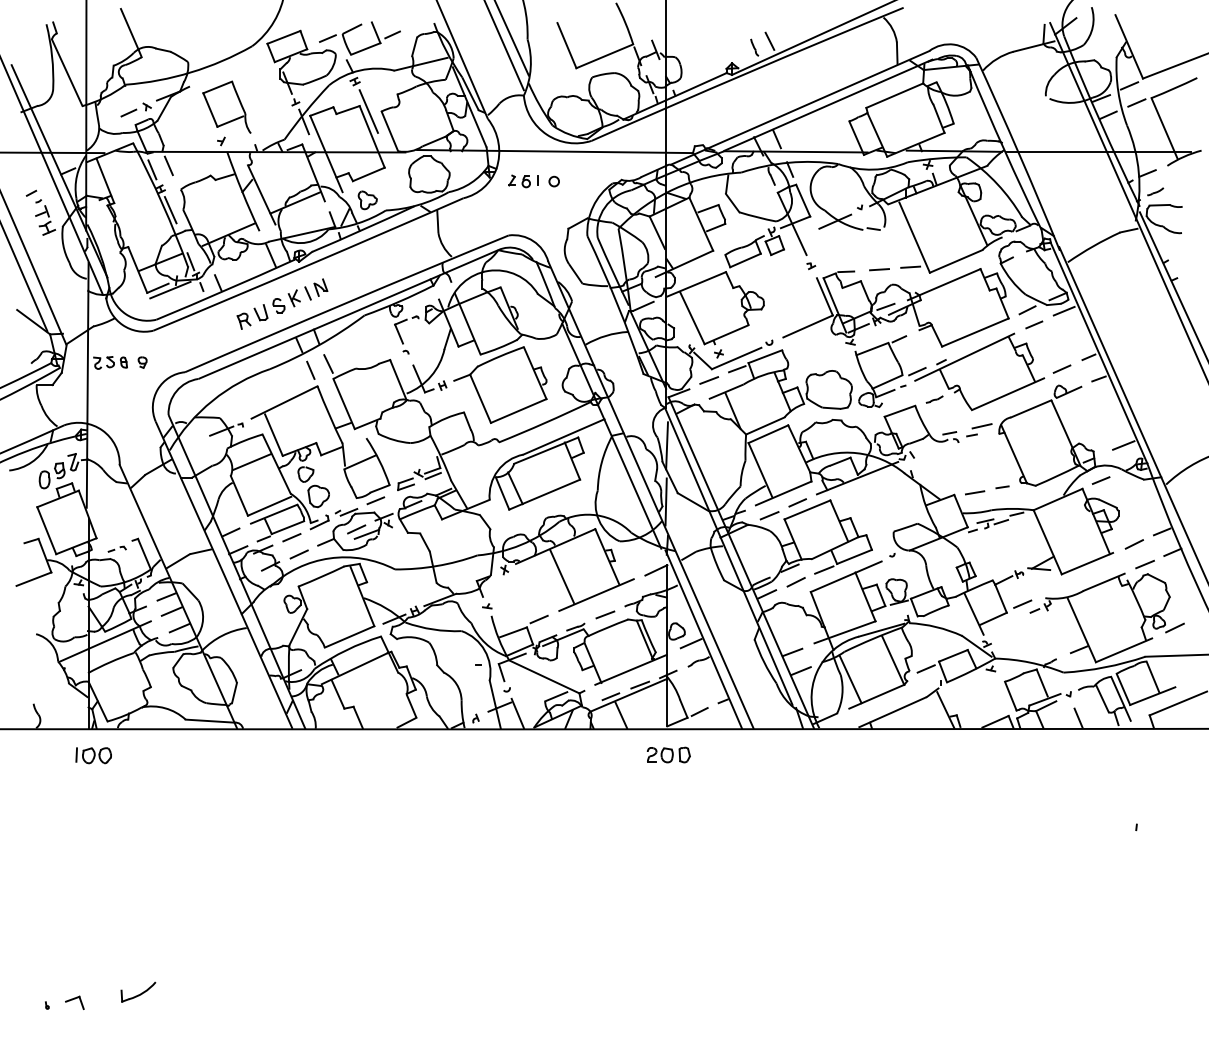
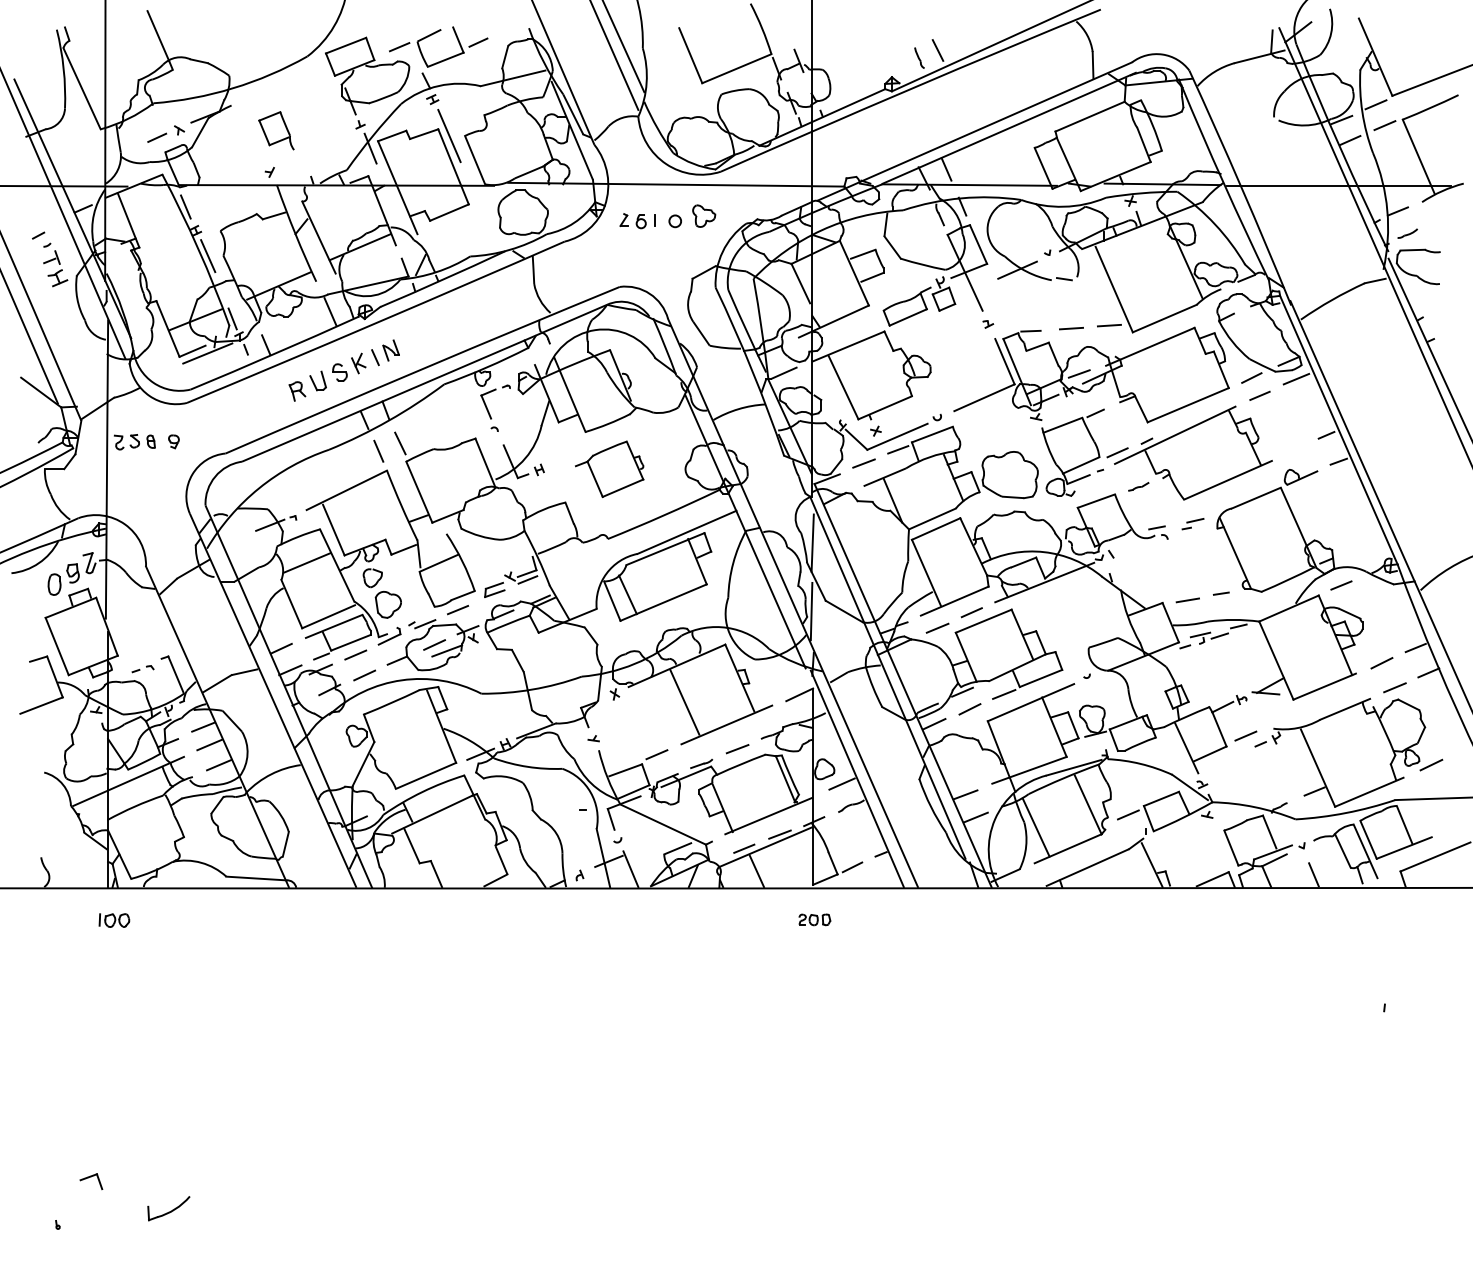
part: (226, 107) -> (276, 130), size x0.6
line: (168, 166) -> (205, 202), removed
part: (368, 199) -> (704, 215), moved
line: (1061, 368) -> (1293, 449), removed
part: (500, 385) -> (609, 469), size x0.6
part: (978, 429) -> (1192, 523), size x0.7
line: (1123, 445) -> (1368, 542), removed
part: (668, 754) -> (814, 919), size x0.6
part: (93, 755) -> (114, 920), size x0.7
part: (74, 1002) -> (91, 1181), moved

